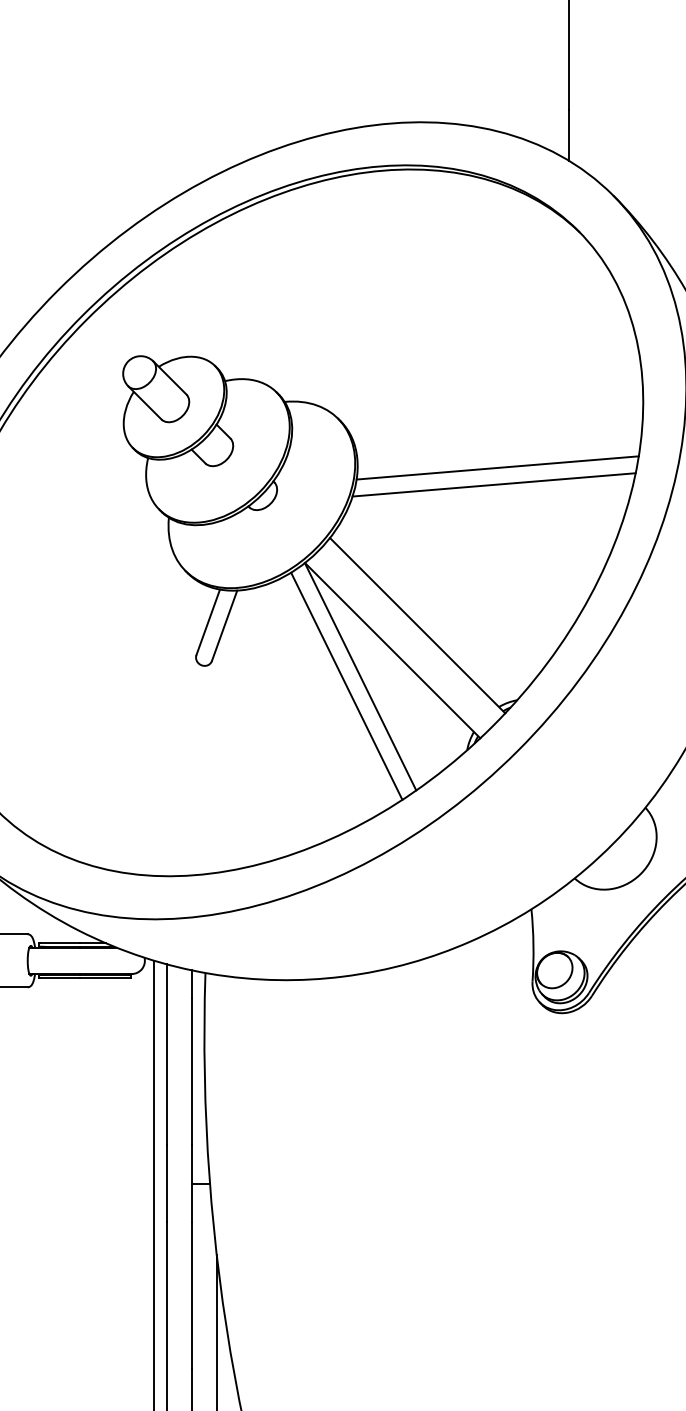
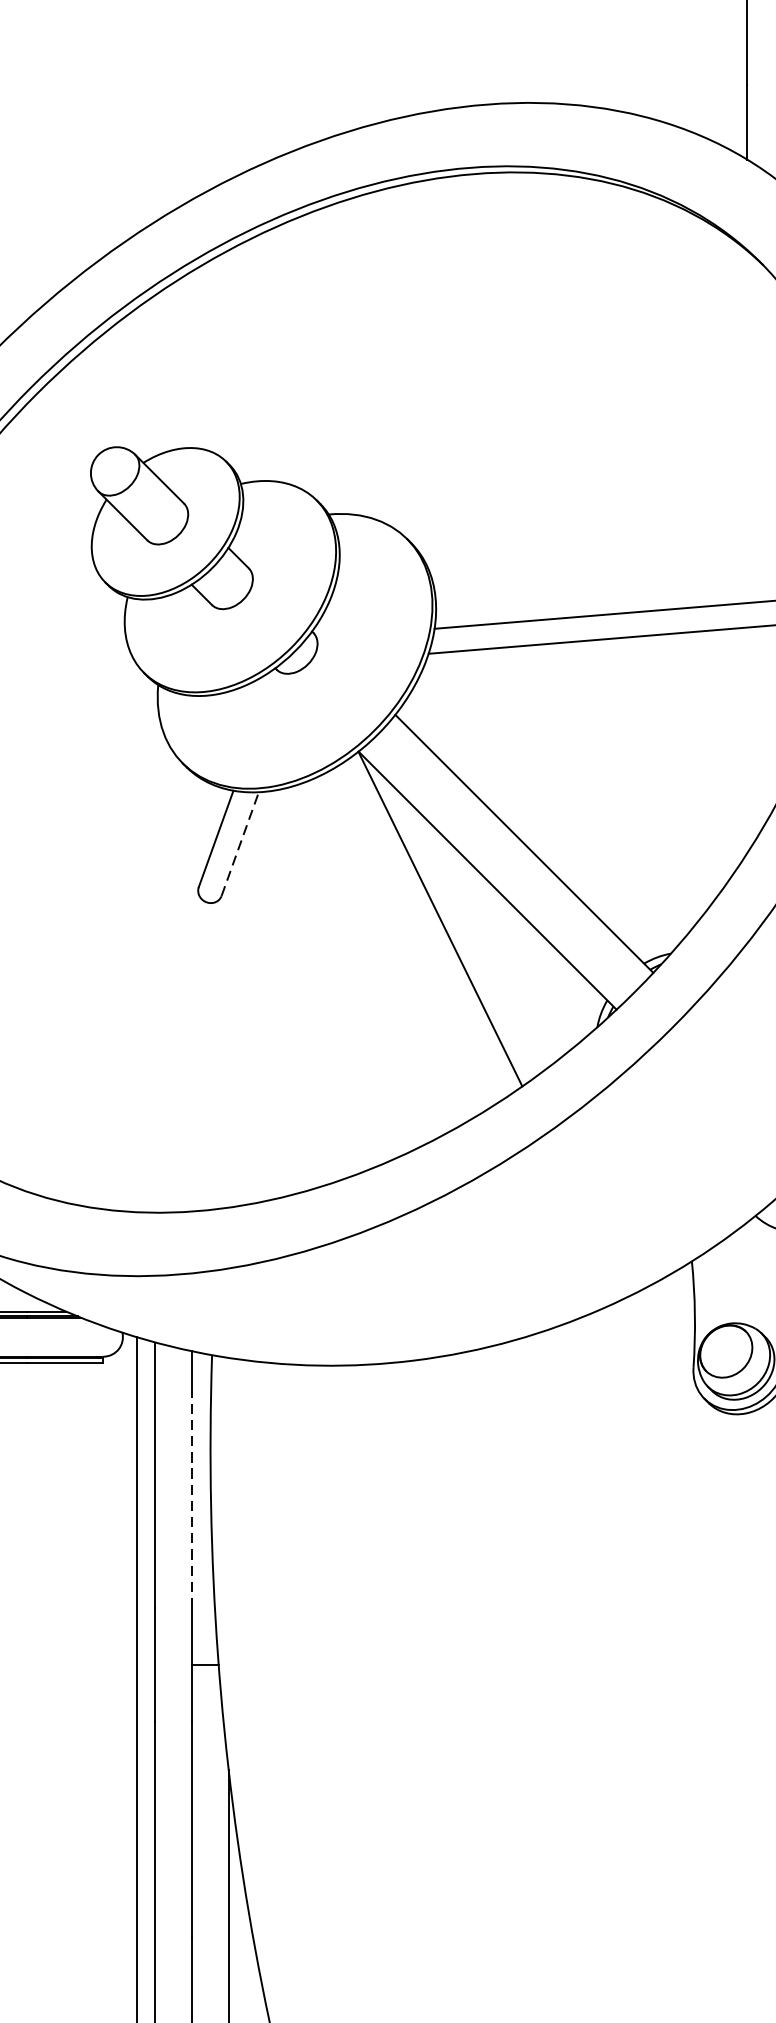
line: (224, 625) -> (240, 843), solid -> dashed
line: (346, 685) -> (419, 931), removed
line: (191, 1071) -> (191, 1500), solid -> dashed

